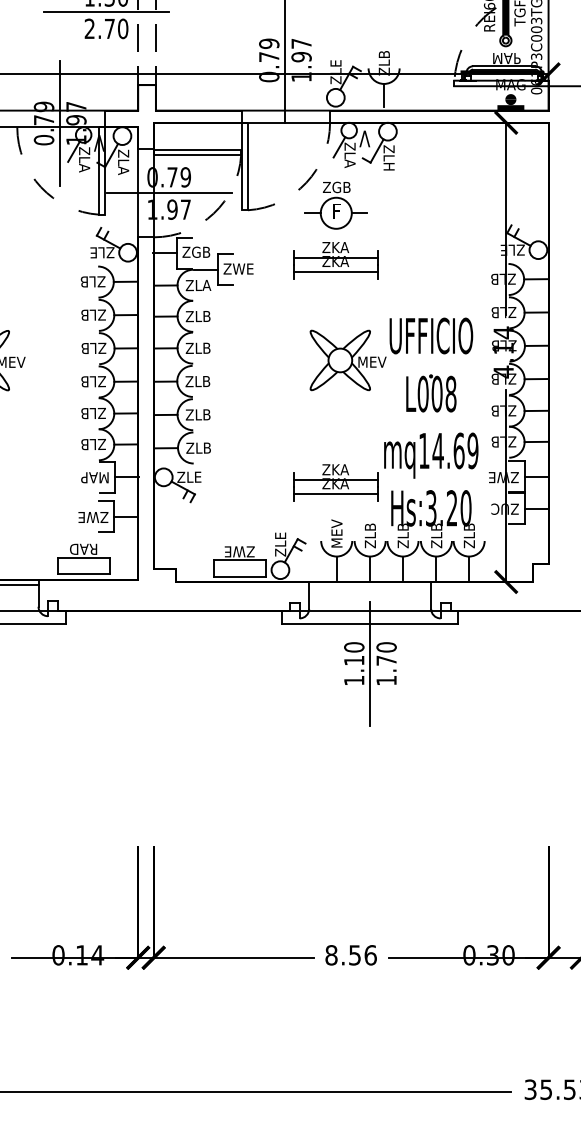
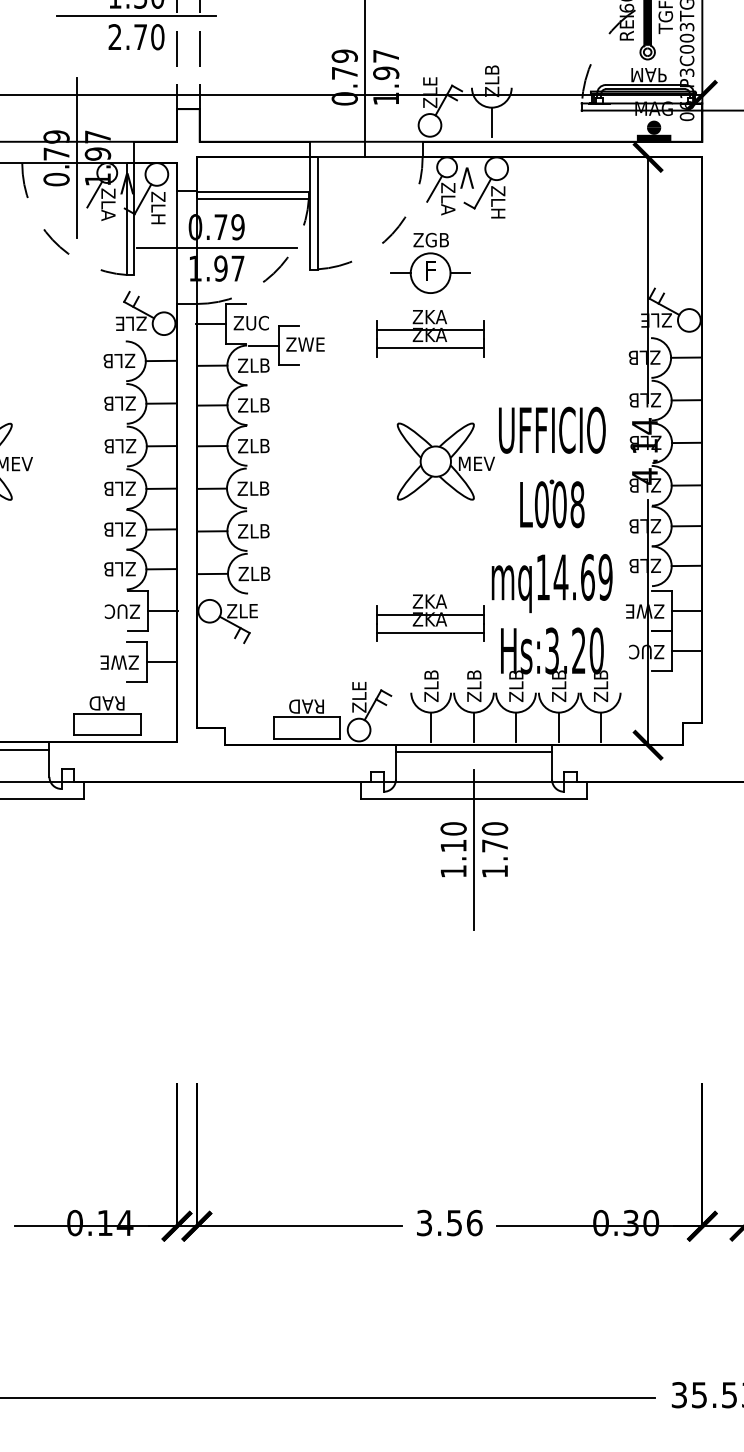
text: (123, 170) -> (158, 218), ZLA -> ZLH
text: (201, 251) -> (257, 322), ZGB -> ZUC
text: (206, 285) -> (264, 365), ZLA -> ZLB
text: (95, 477) -> (122, 611), MAP -> ZUC
text: (336, 533) -> (431, 683), MEV -> ZLB
text: (239, 551) -> (306, 706), ZWE -> RAD
line: (369, 587) -> (473, 752), added
text: (331, 955) -> (424, 1223), 8.56 -> 3.56

